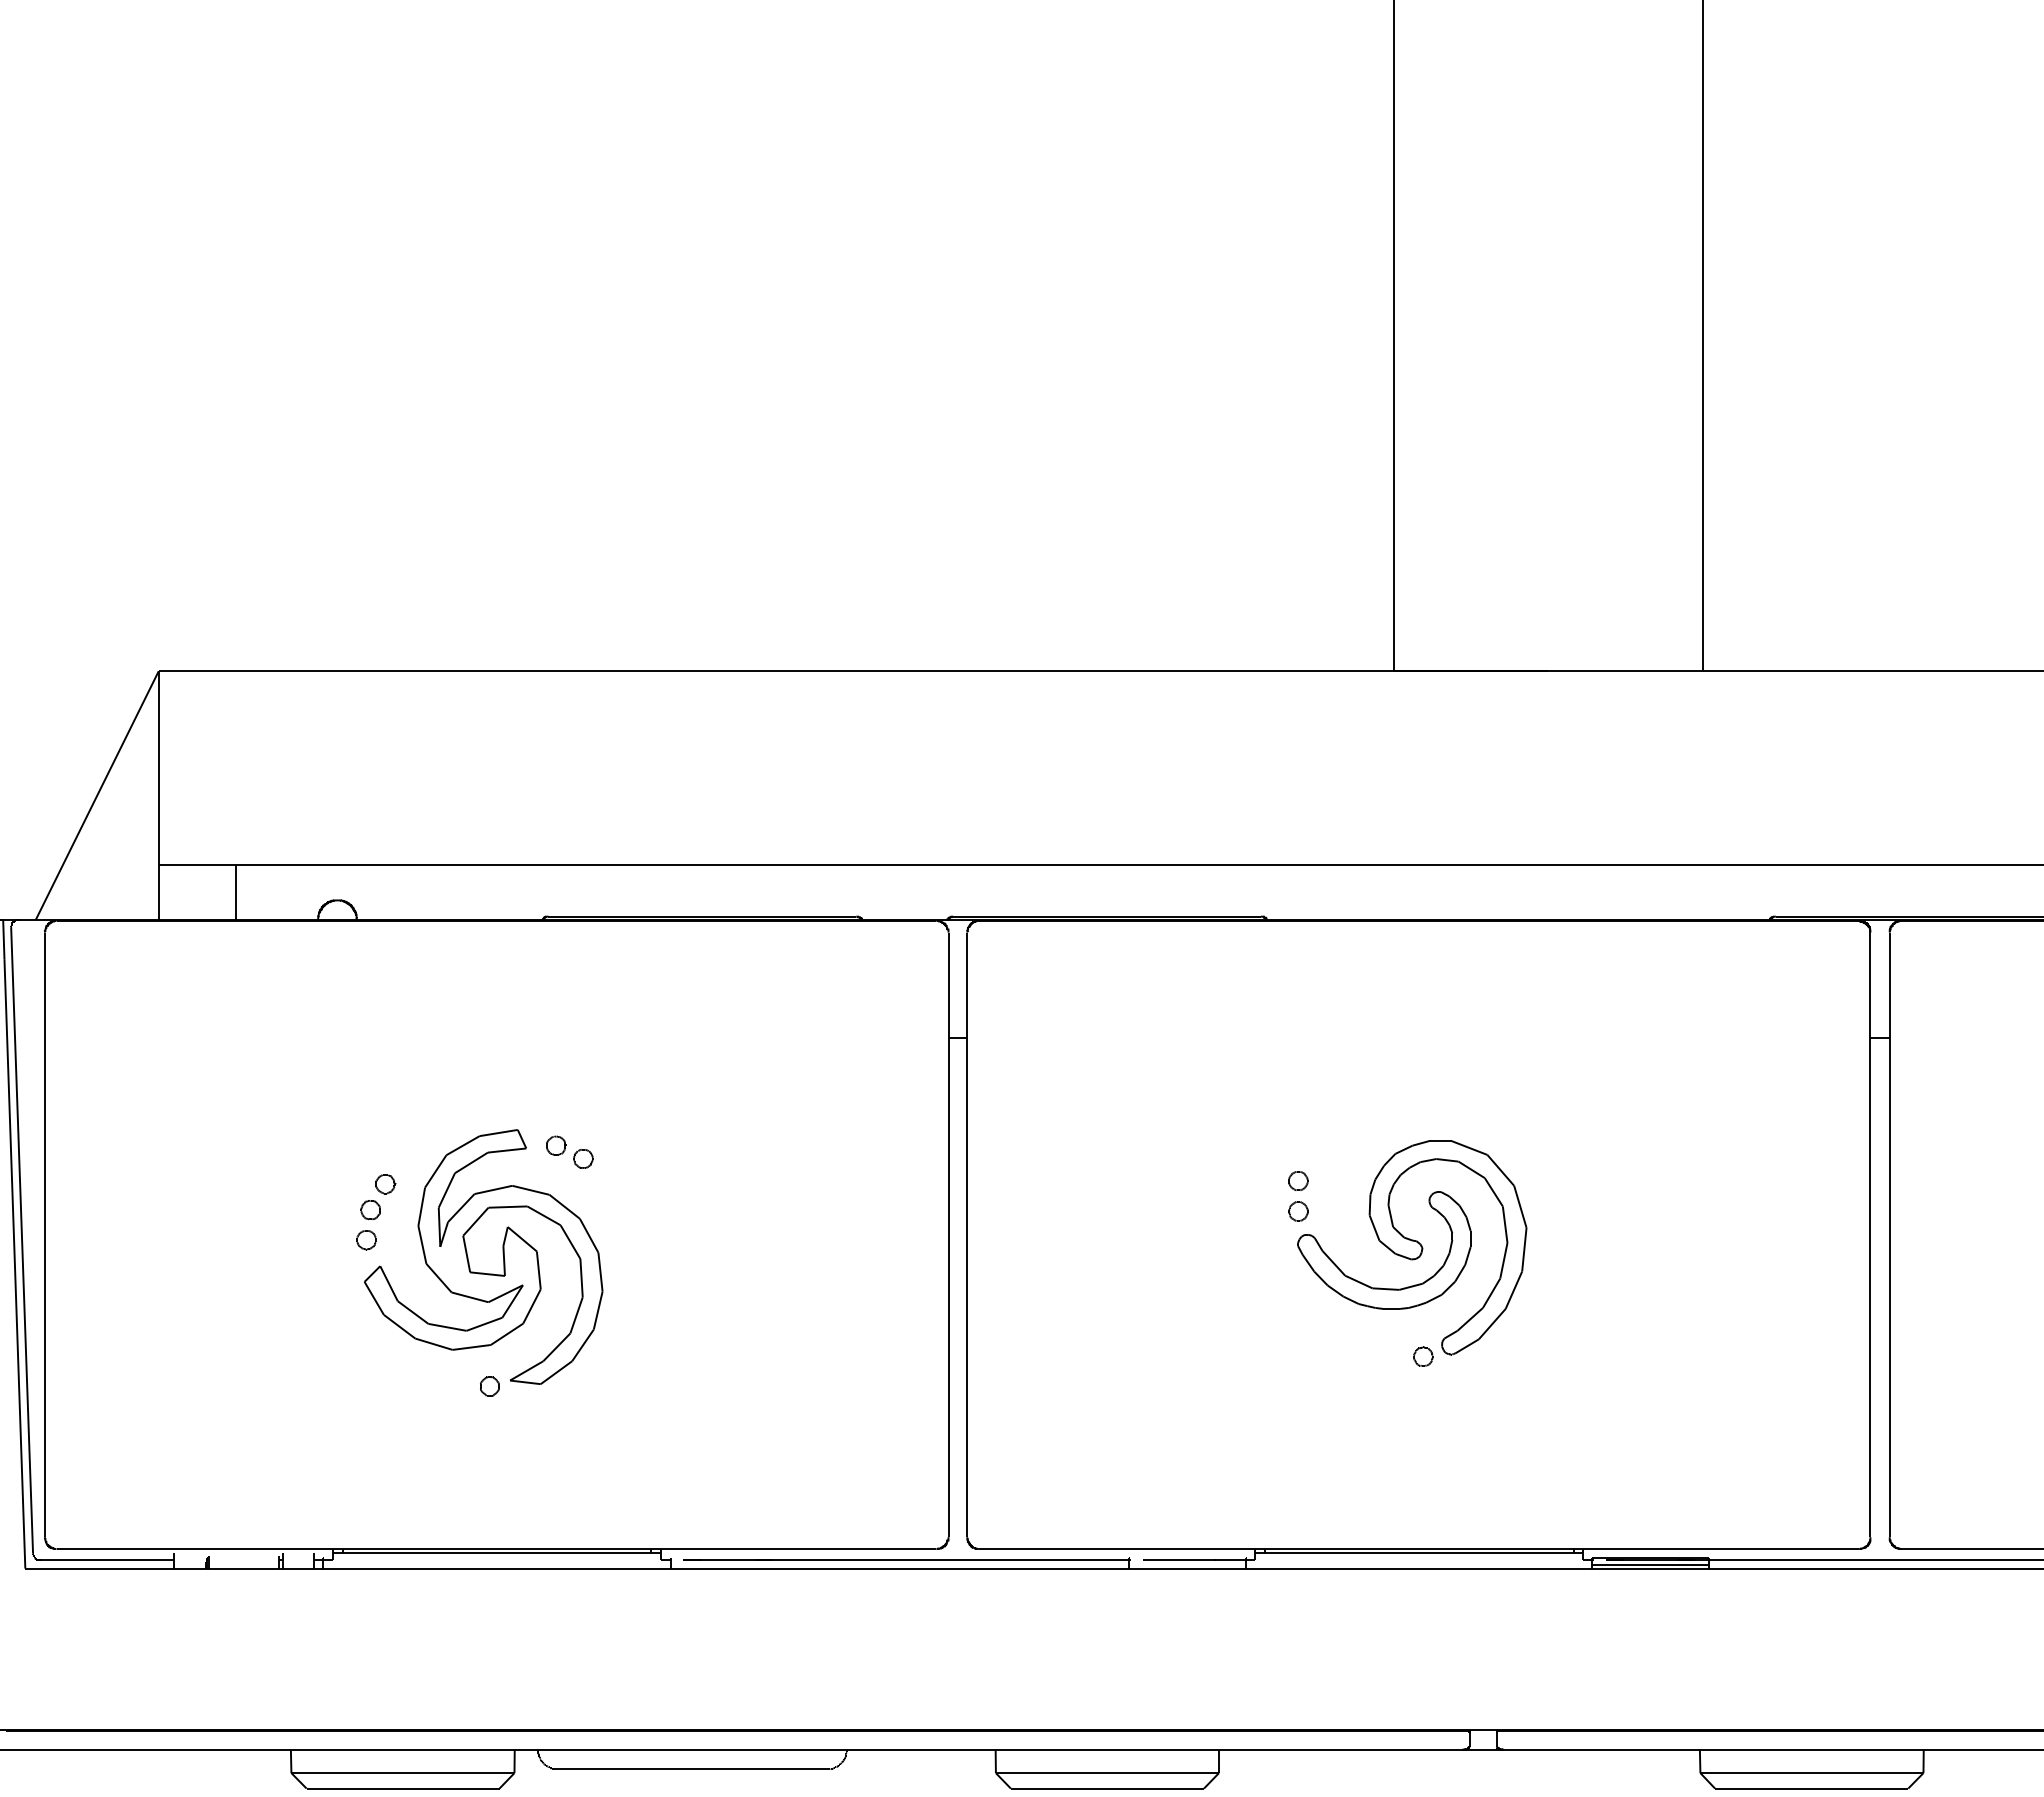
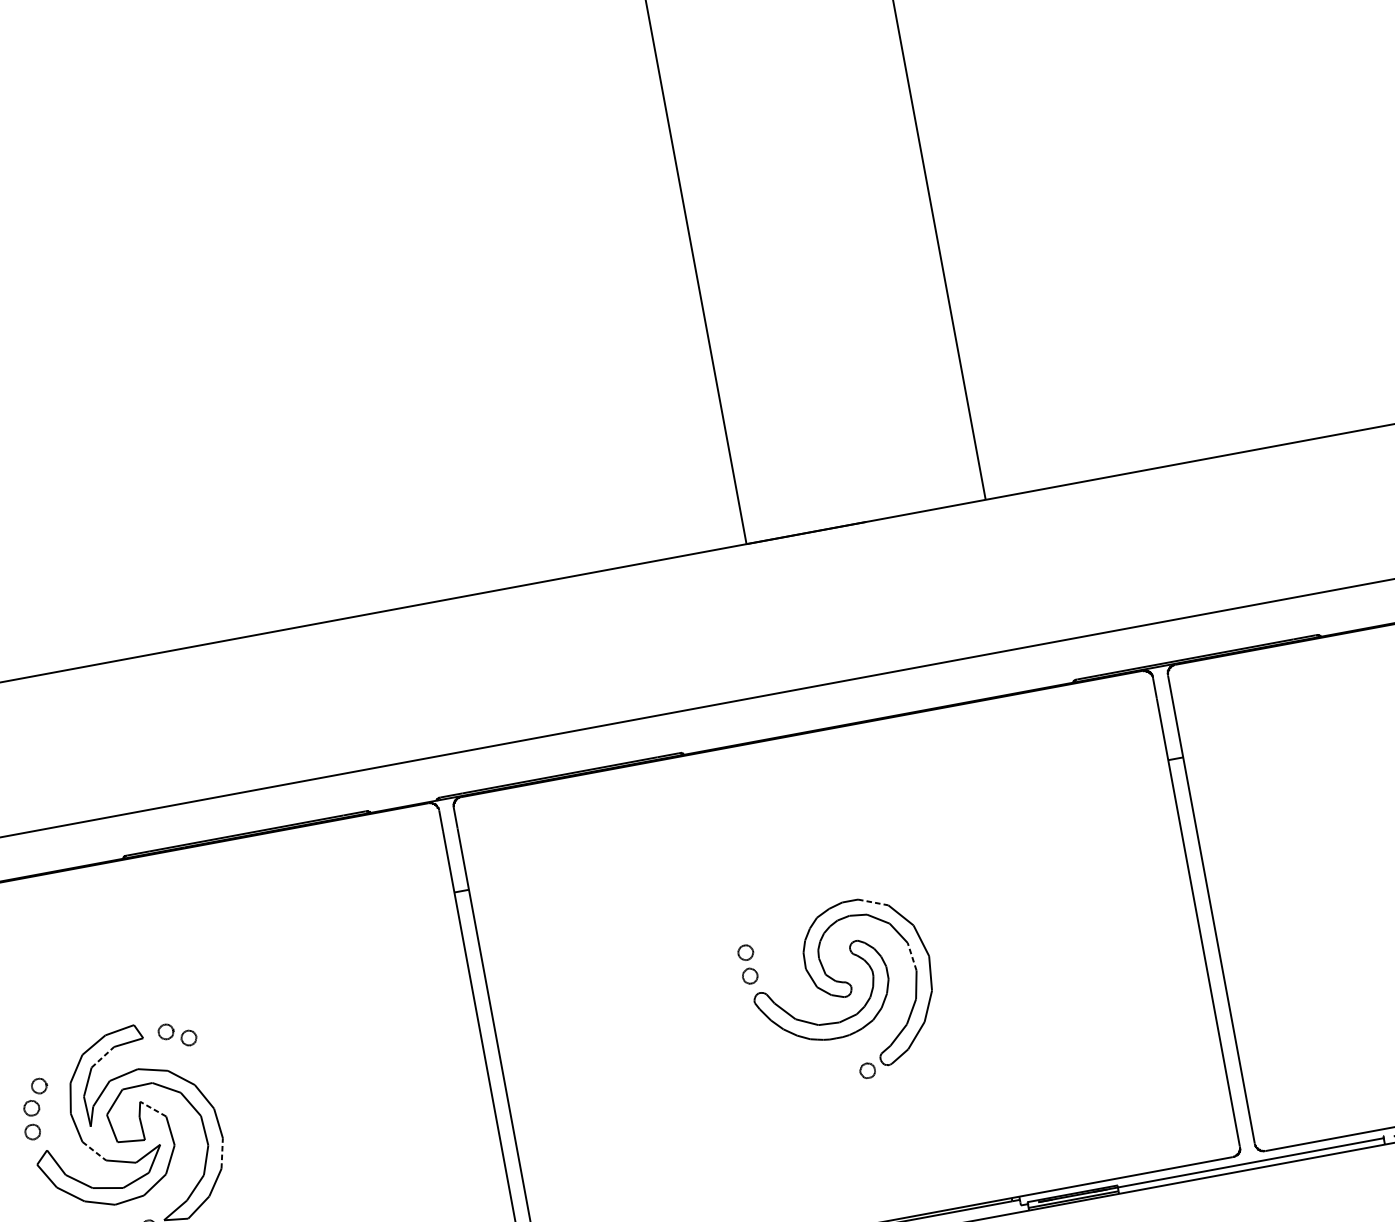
line: (1469, 1147) -> (873, 902), solid -> dashed
line: (471, 1162) -> (102, 1056), solid -> dashed
line: (1505, 1224) -> (912, 956), solid -> dashed
line: (521, 1238) -> (152, 1108), solid -> dashed
line: (439, 1278) -> (94, 1151), solid -> dashed
line: (598, 1310) -> (222, 1153), solid -> dashed

